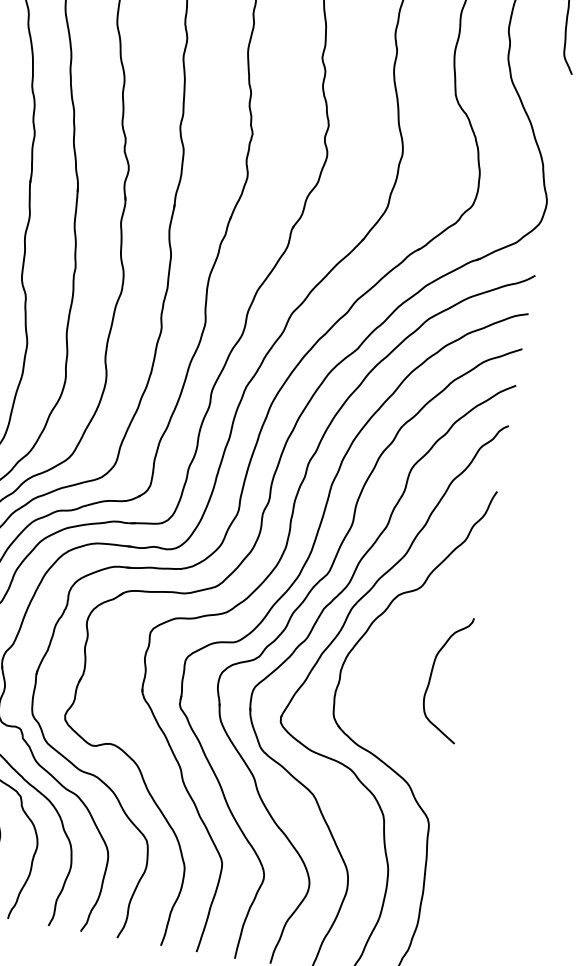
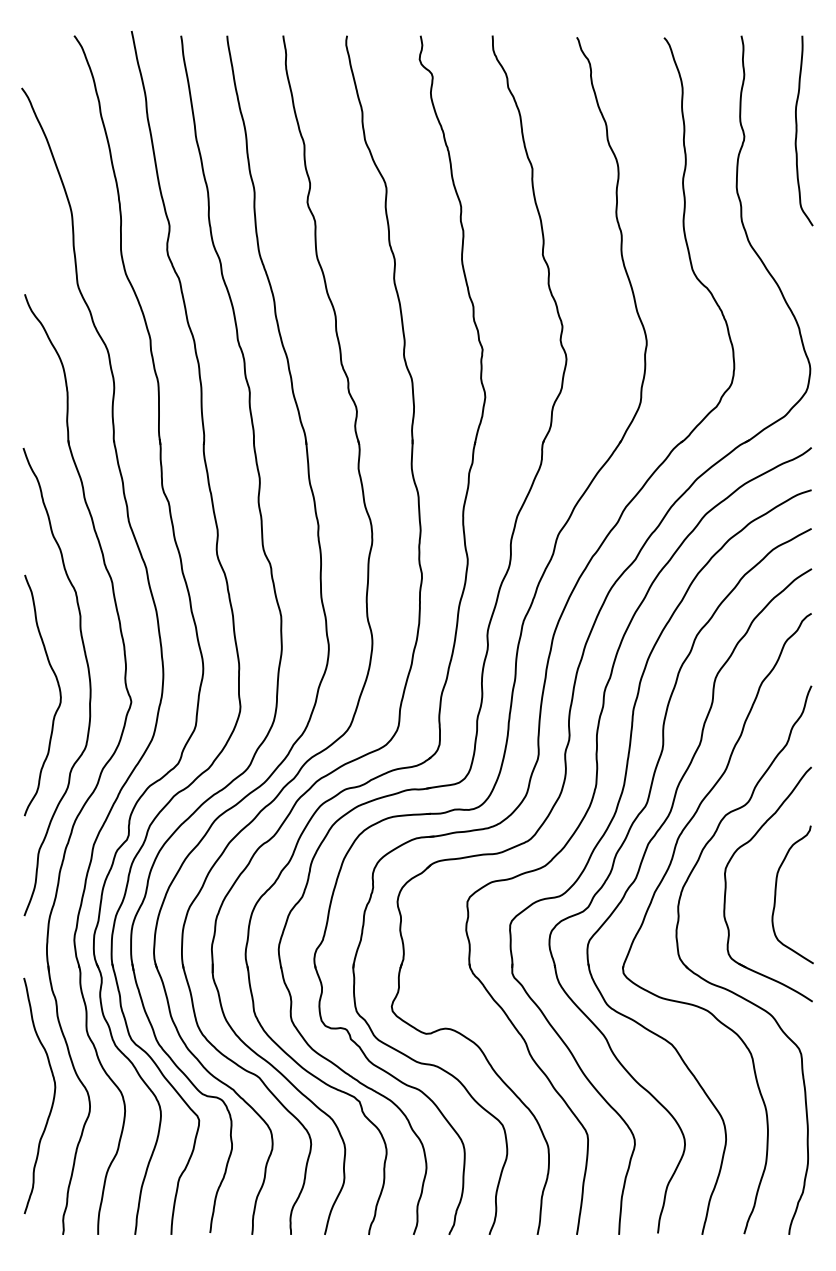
part: (388, 658) -> (726, 884), added

